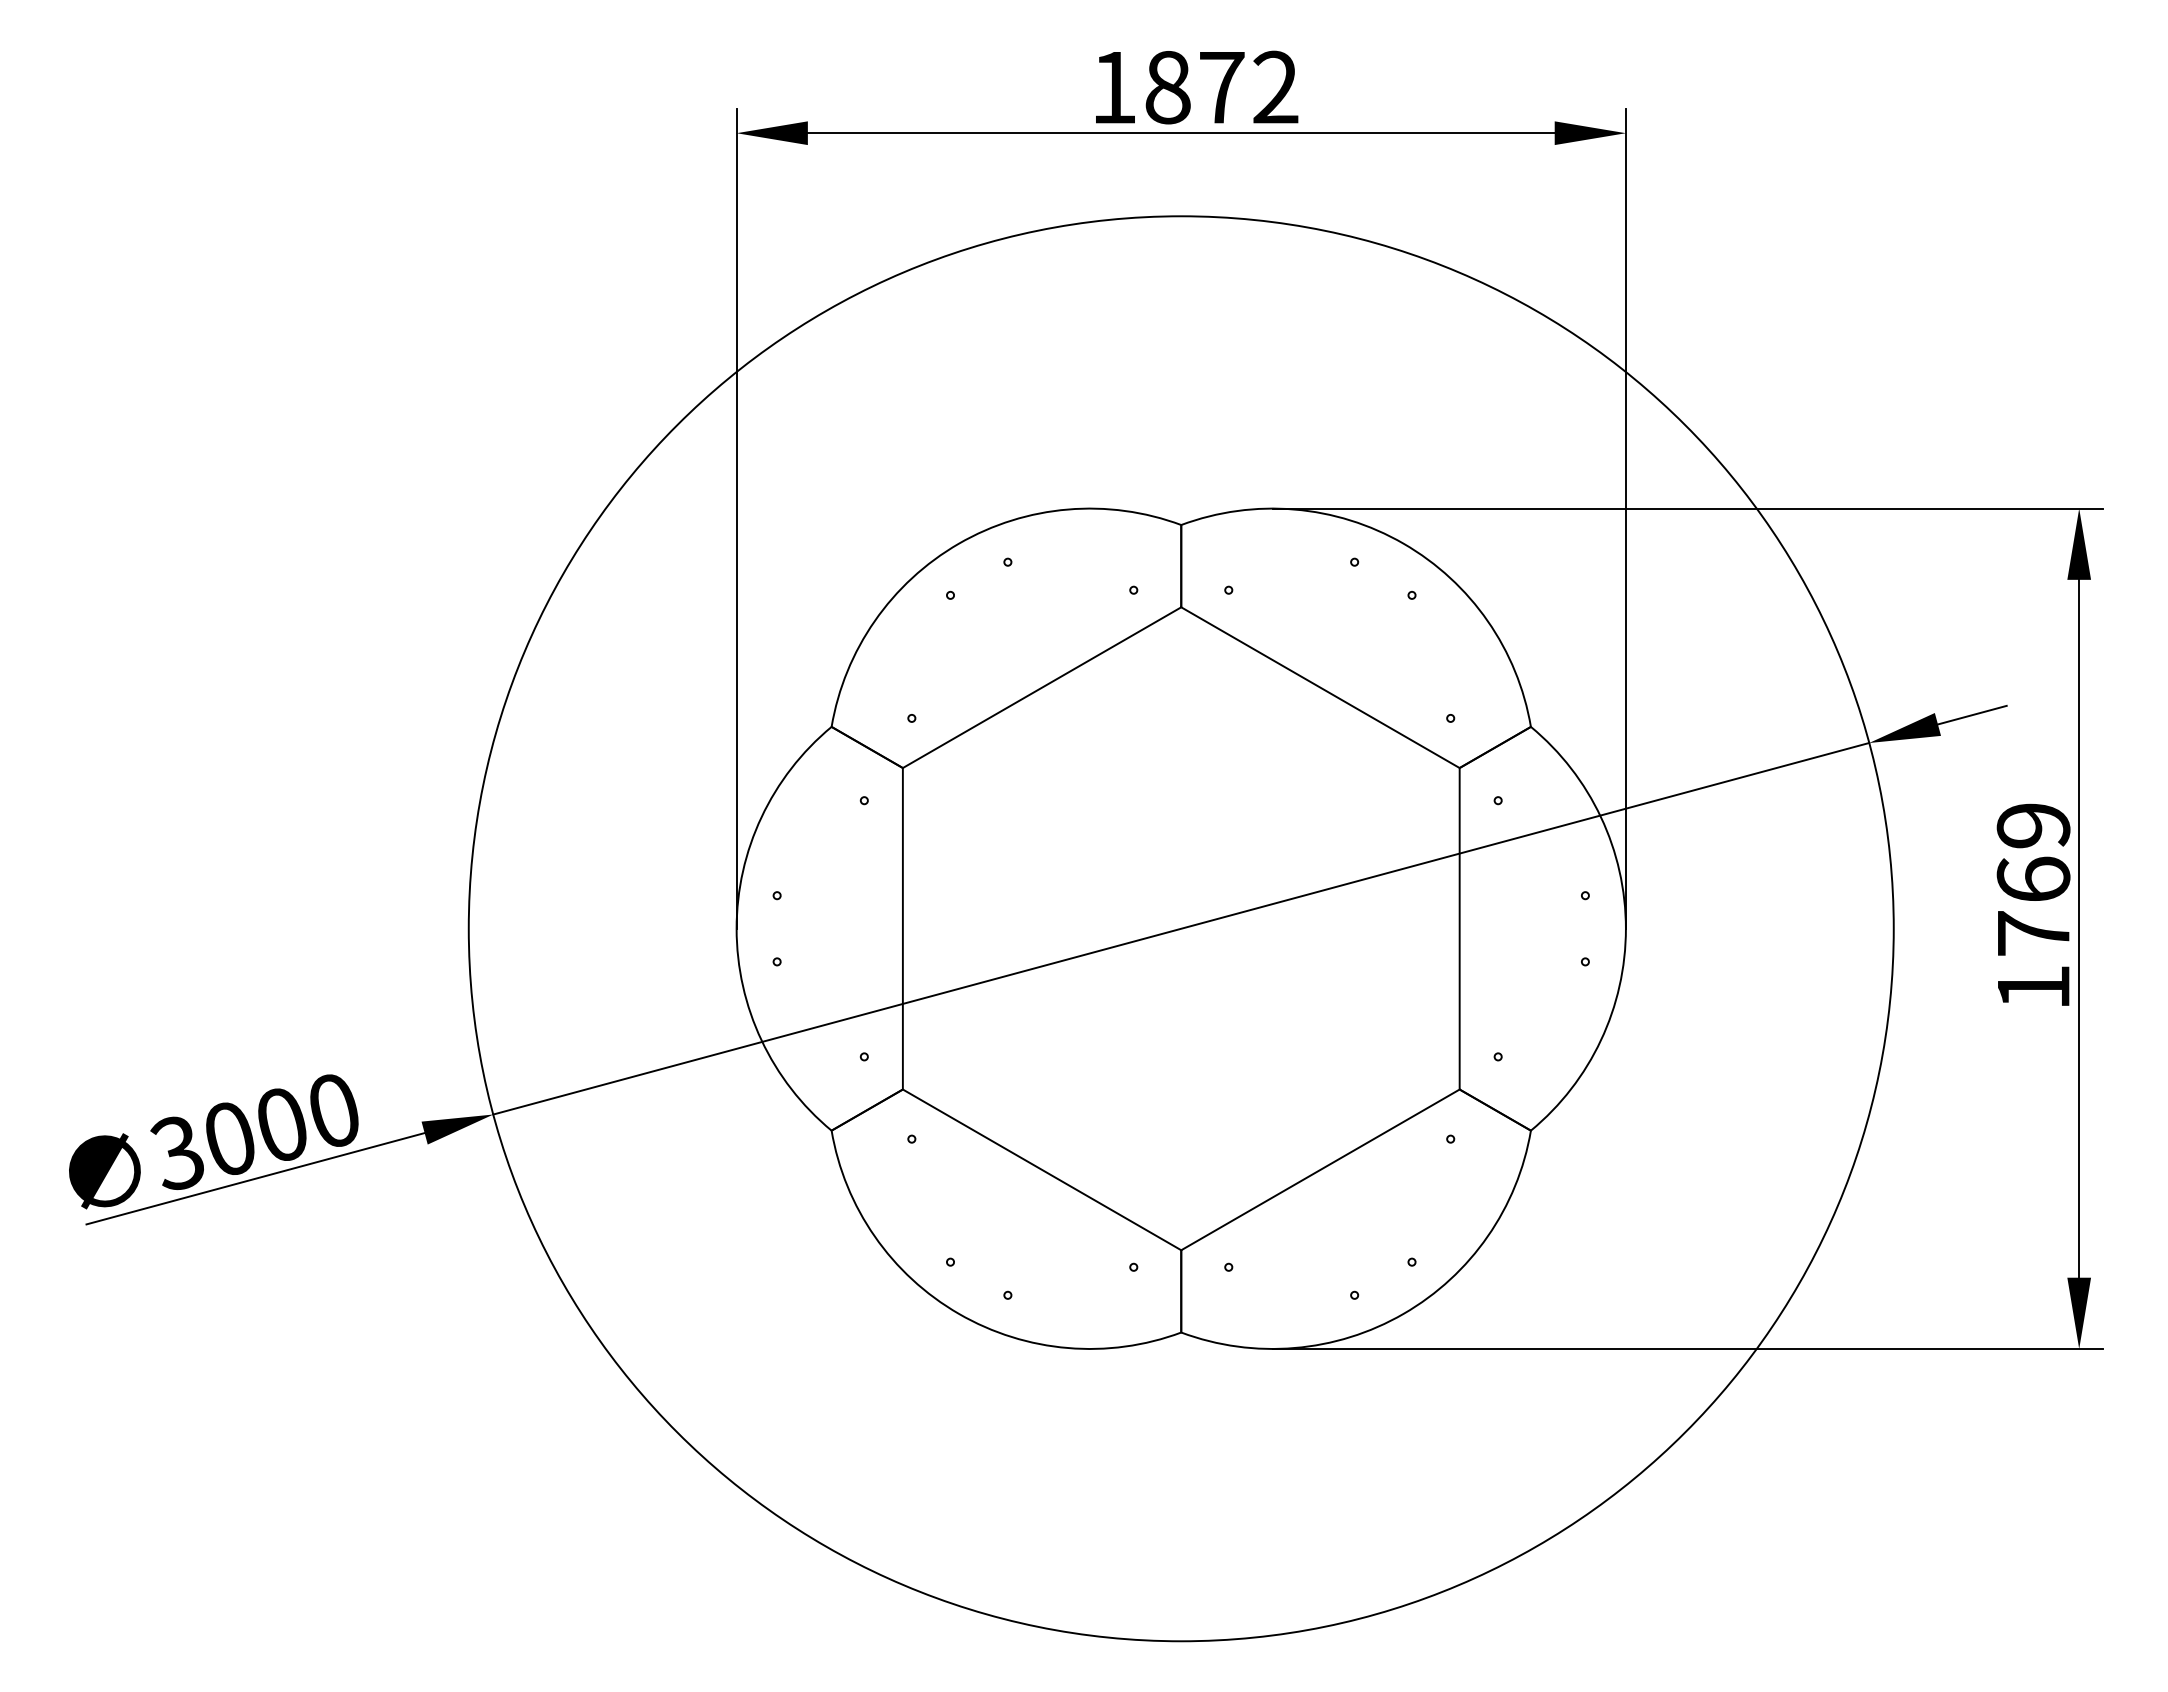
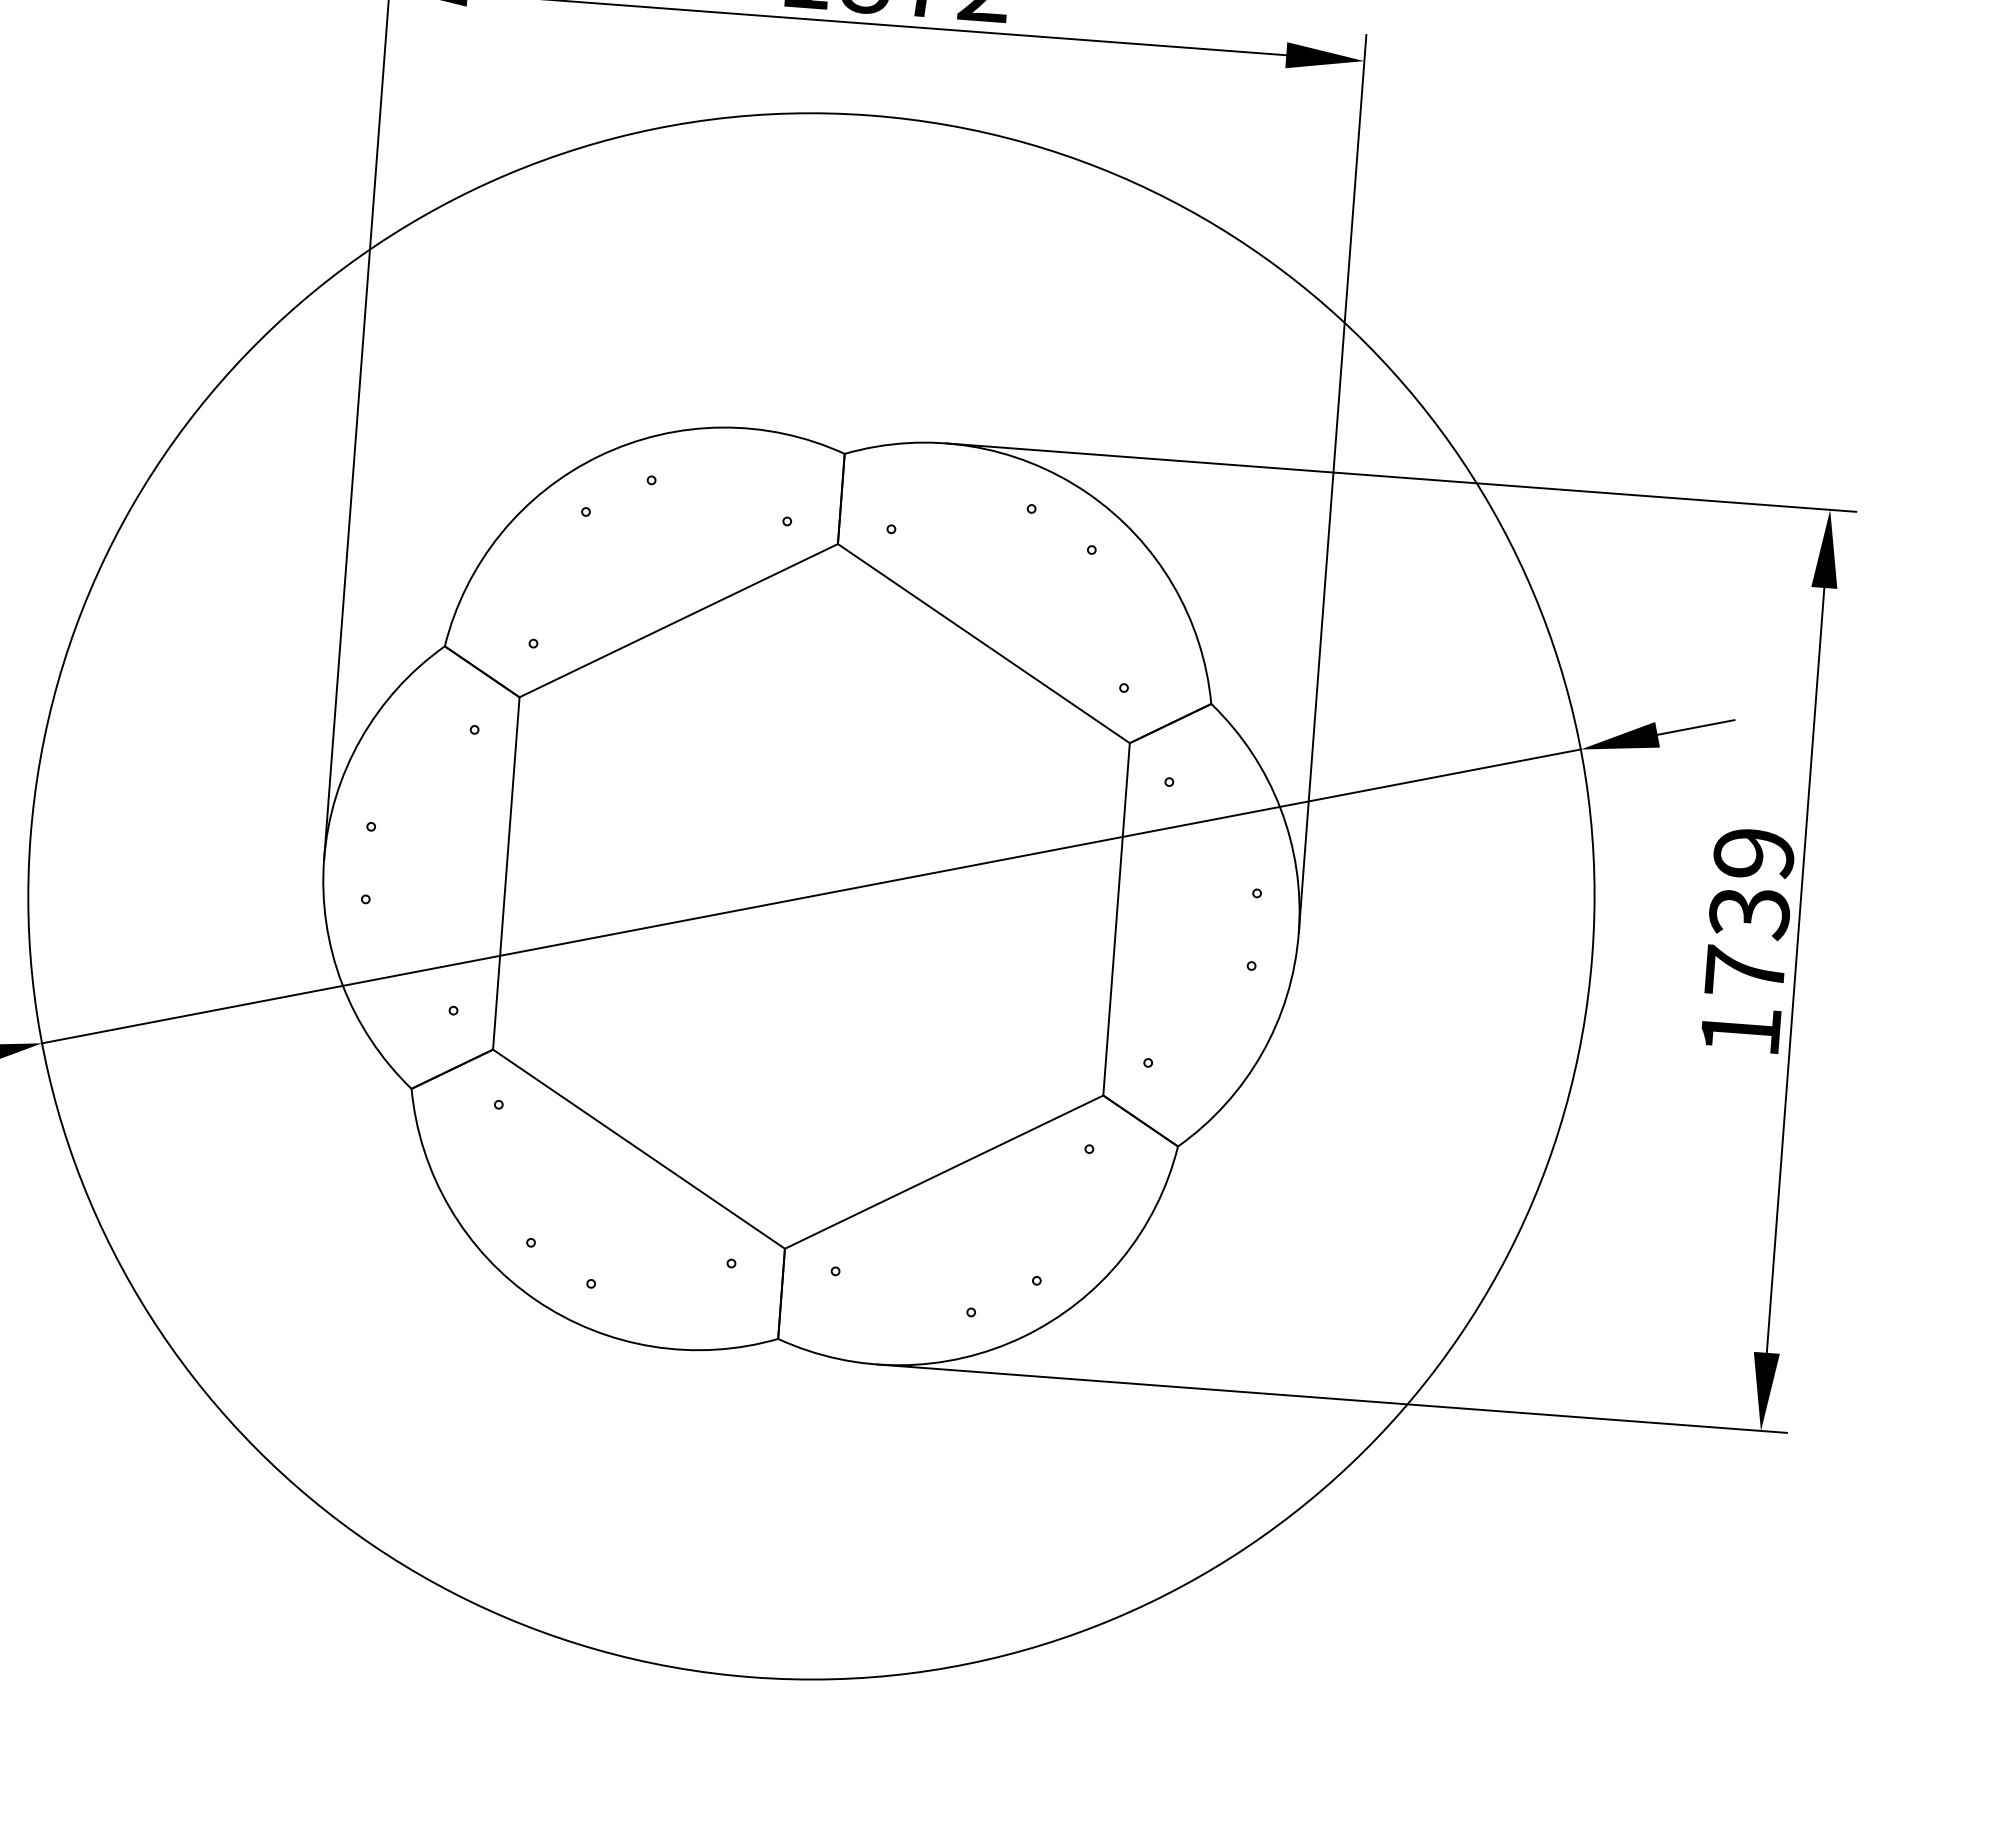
text: (2033, 879) -> (1749, 912), 1769 -> 1739

